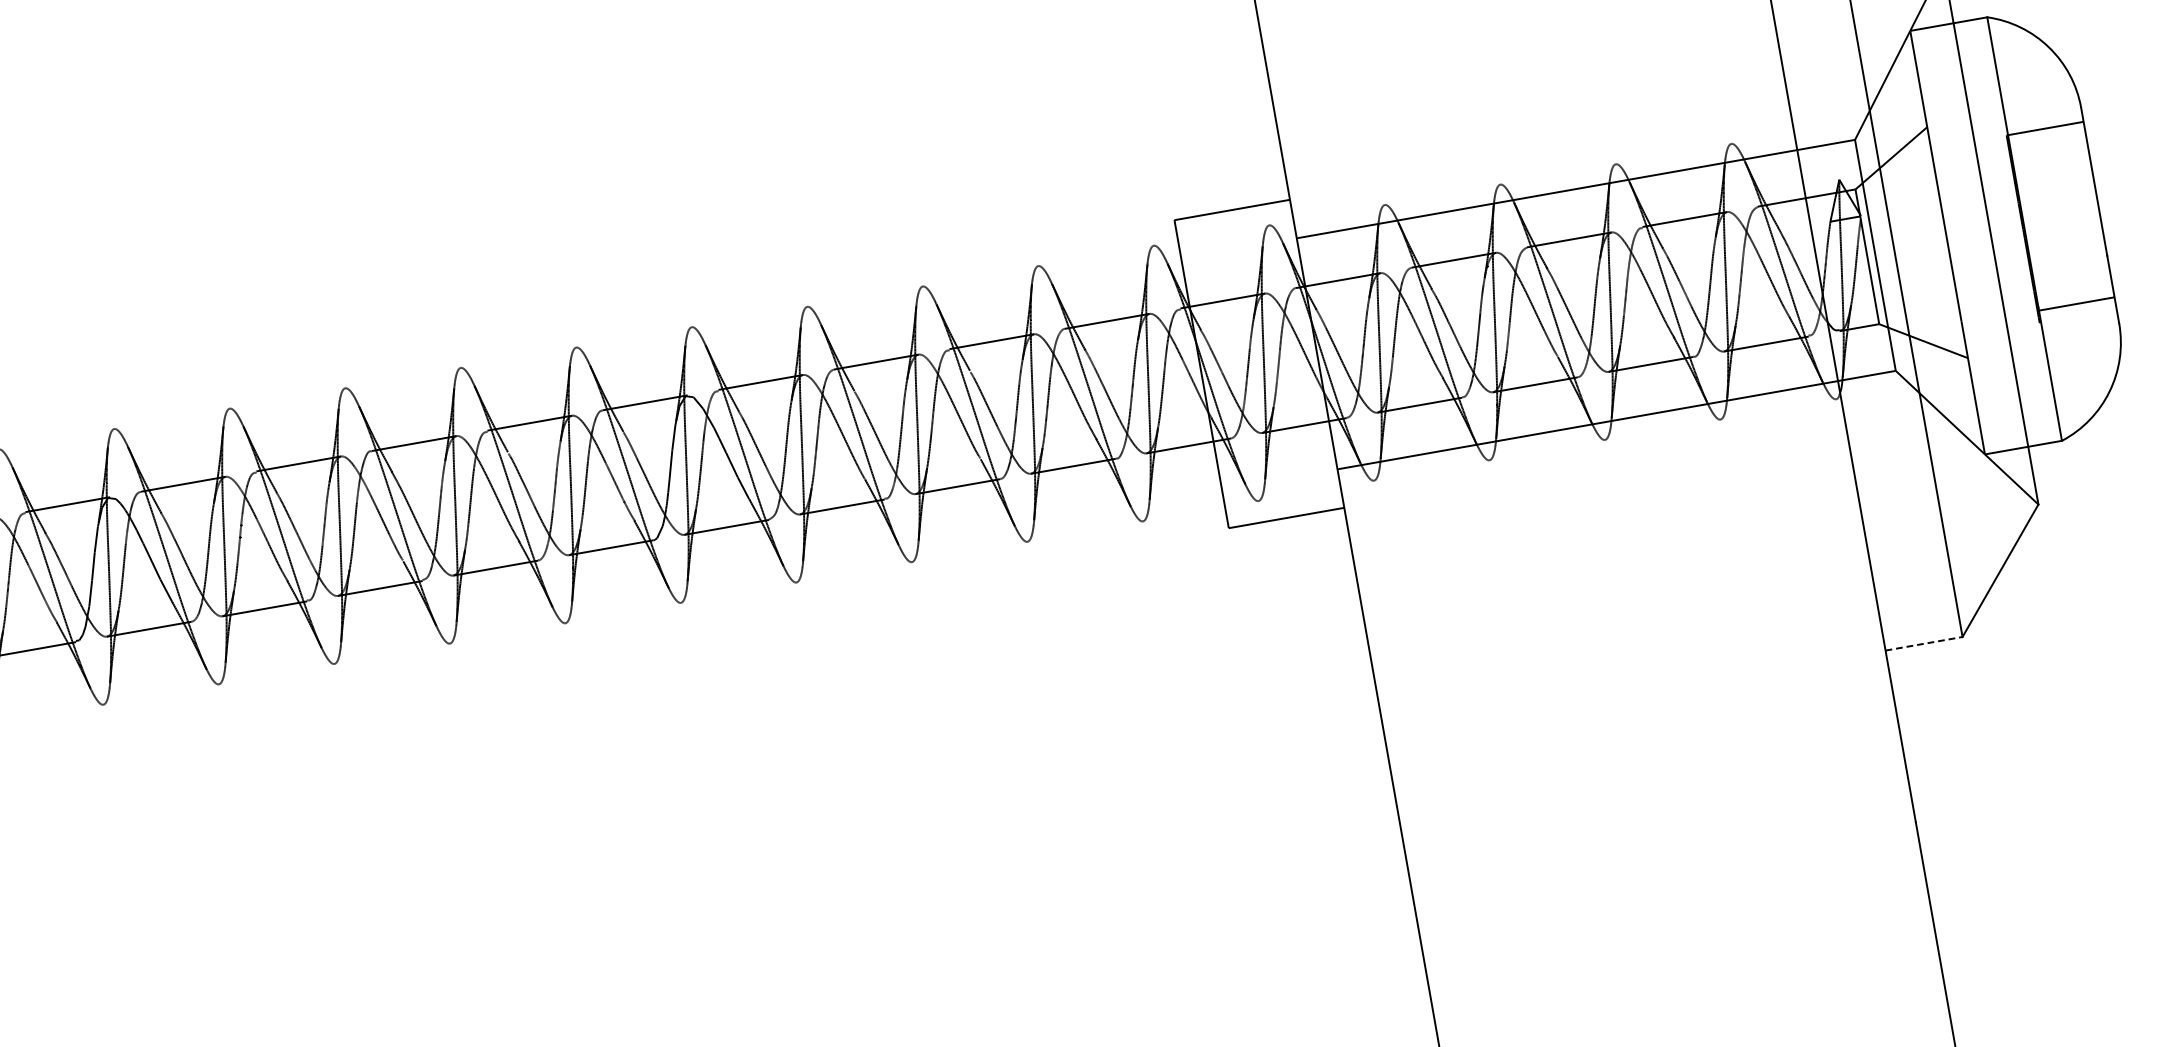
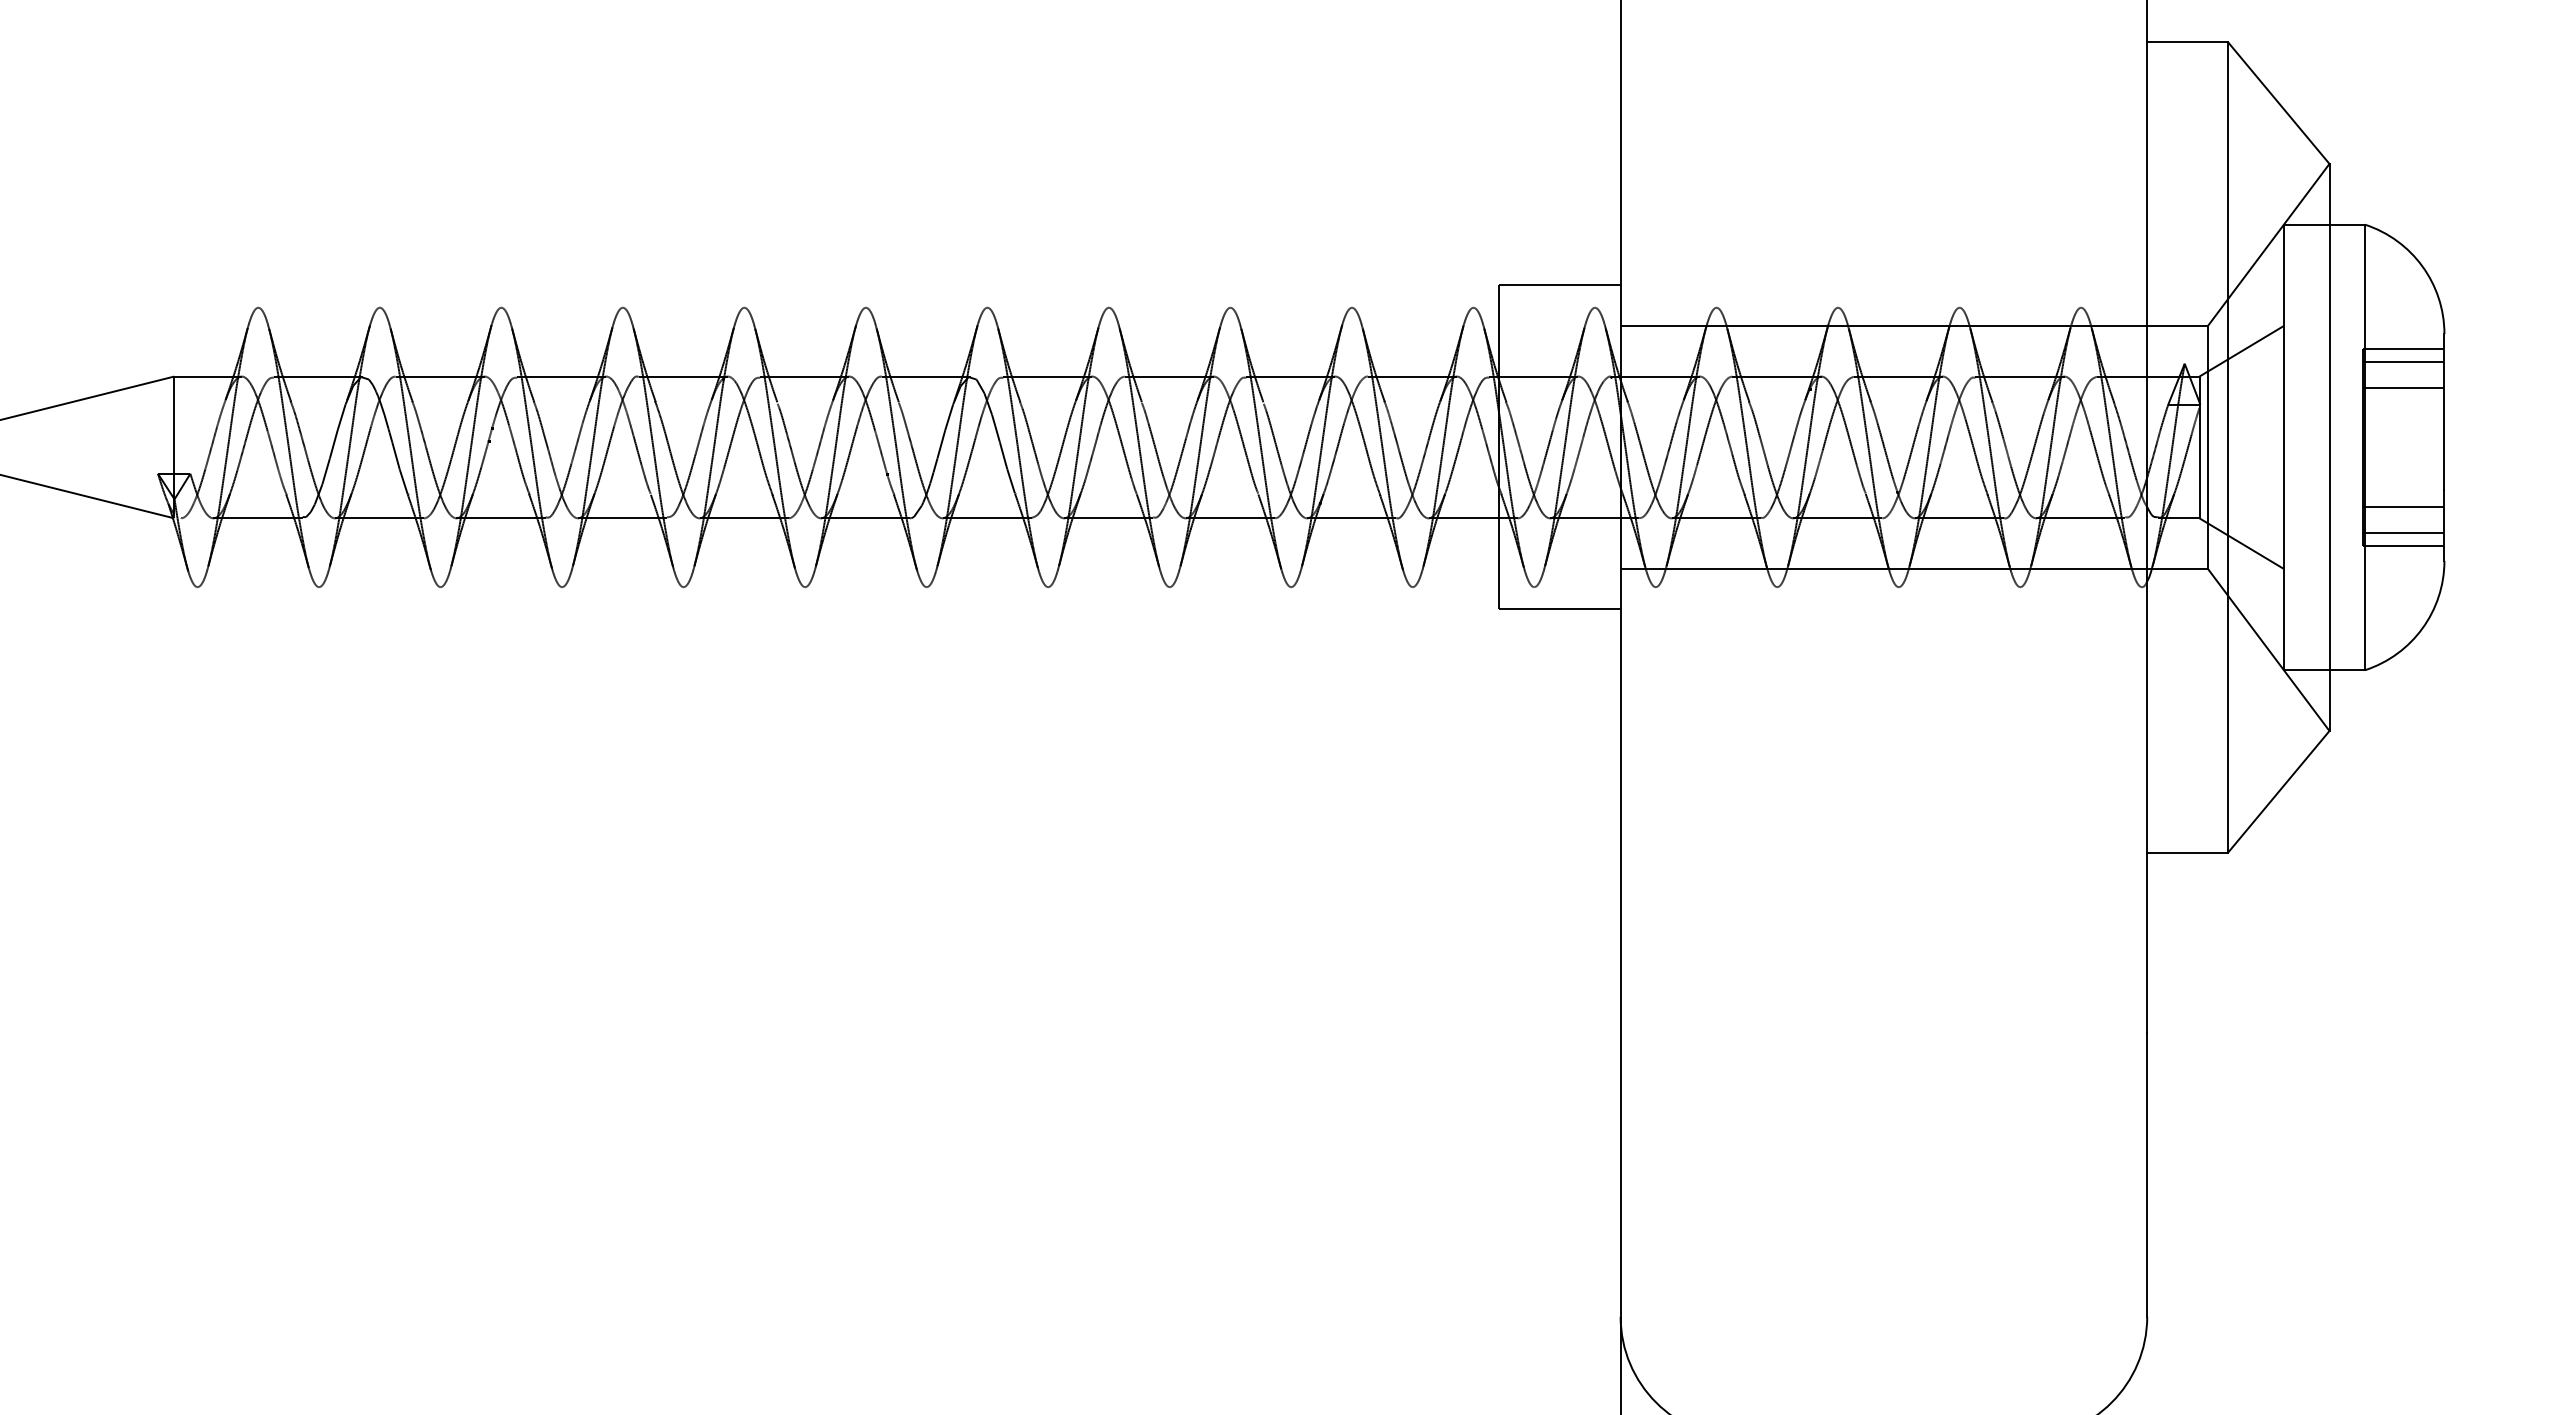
line: (2046, 140) -> (2403, 361), added
line: (2051, 165) -> (2403, 387), added
line: (2071, 279) -> (2403, 507), added
line: (2077, 316) -> (2403, 546), added
line: (1923, 643) -> (2187, 852), dashed -> solid

